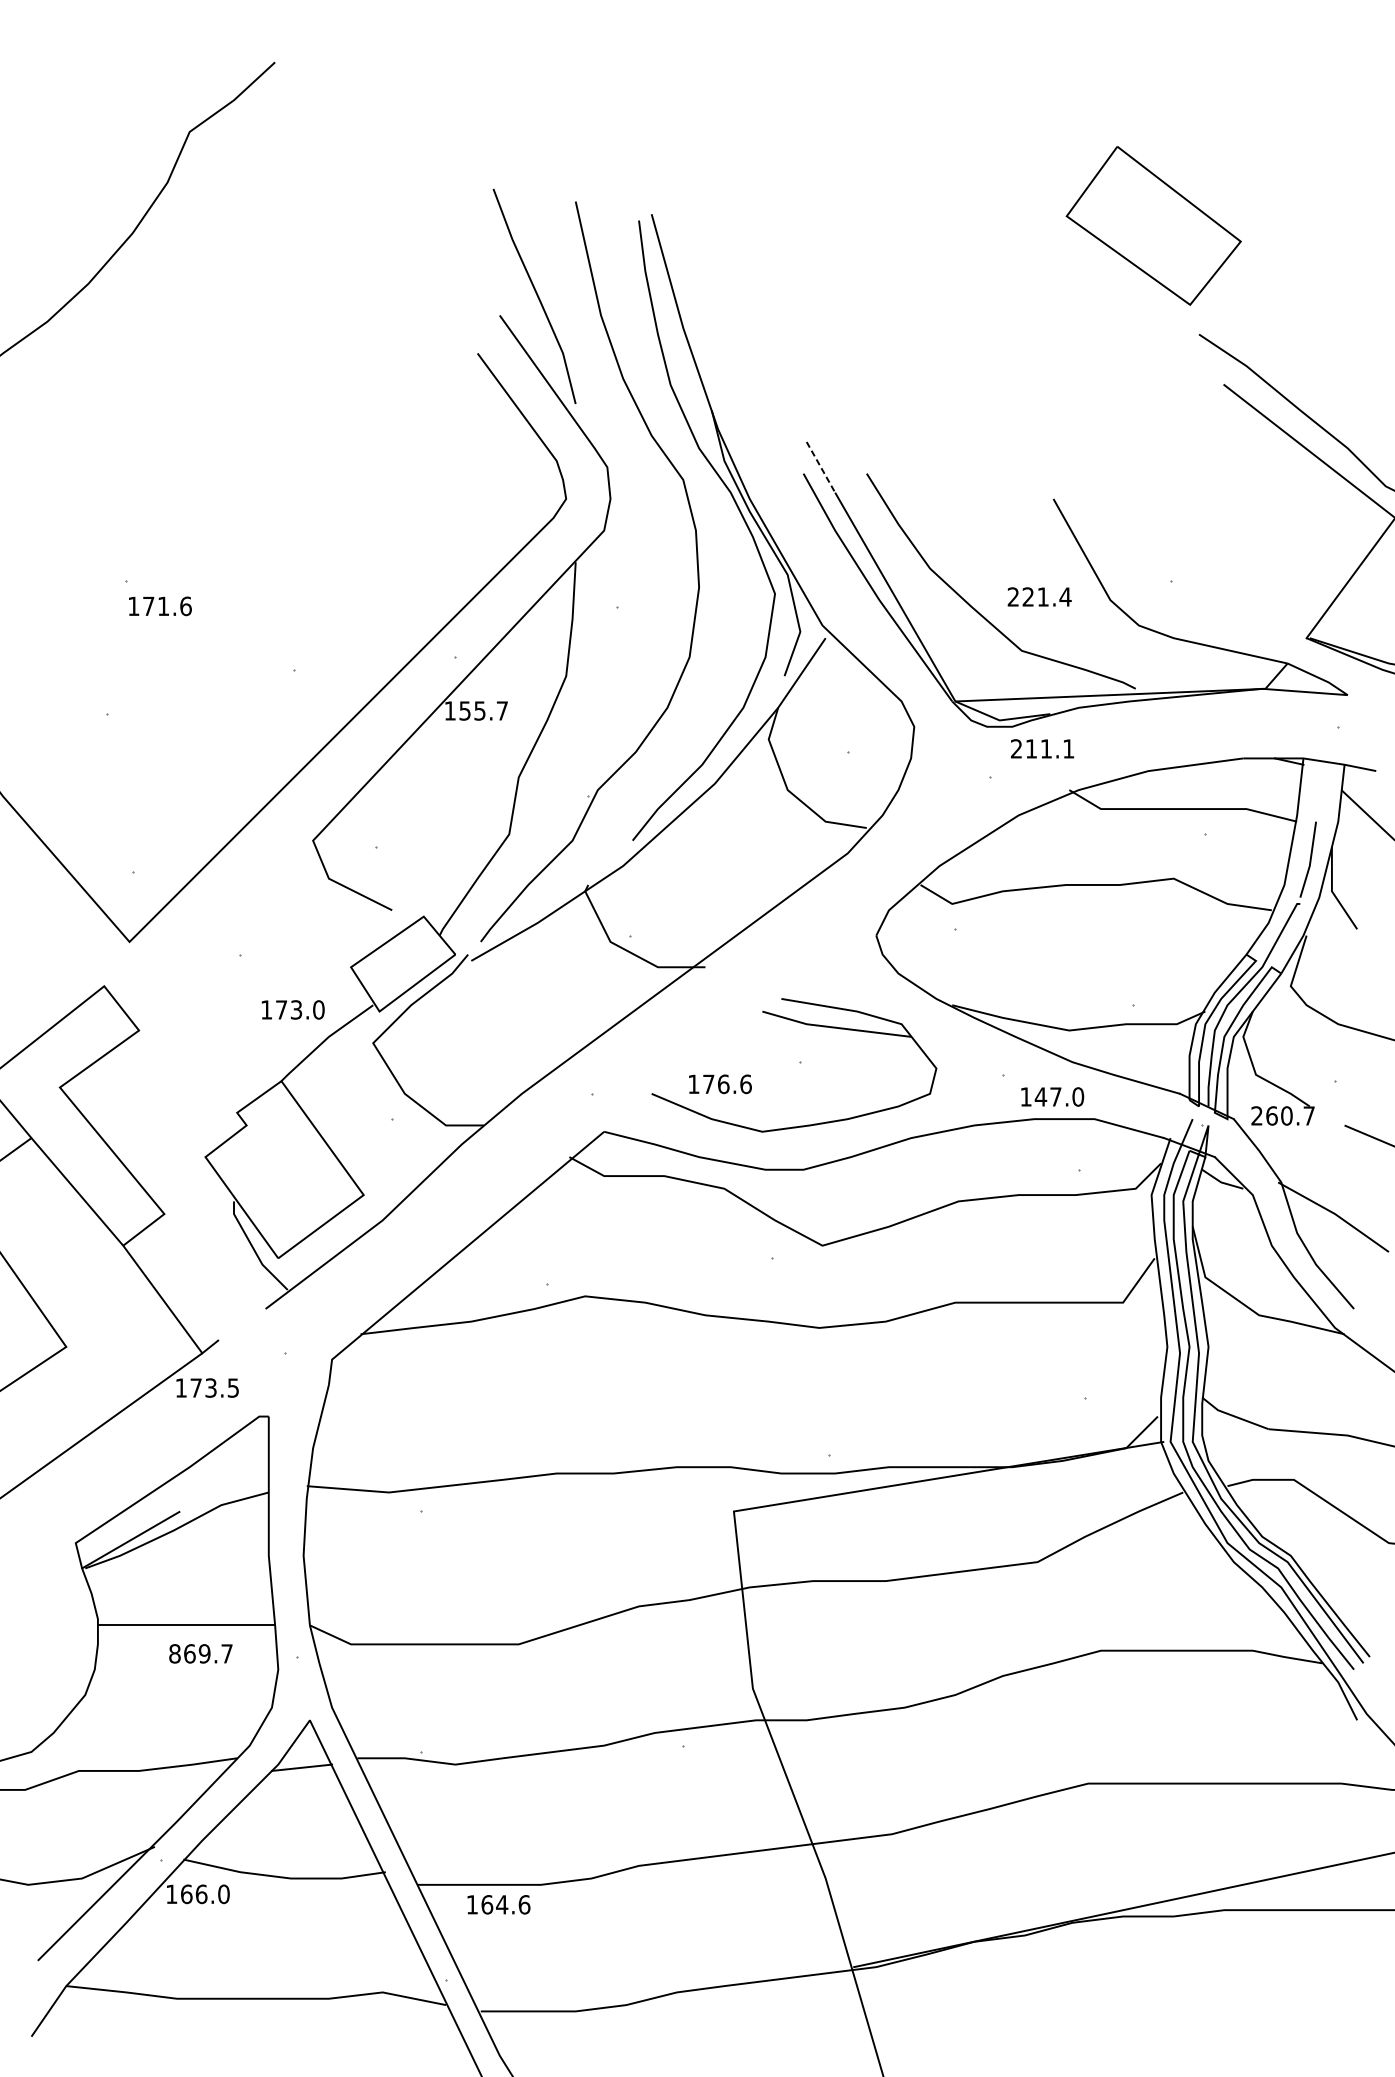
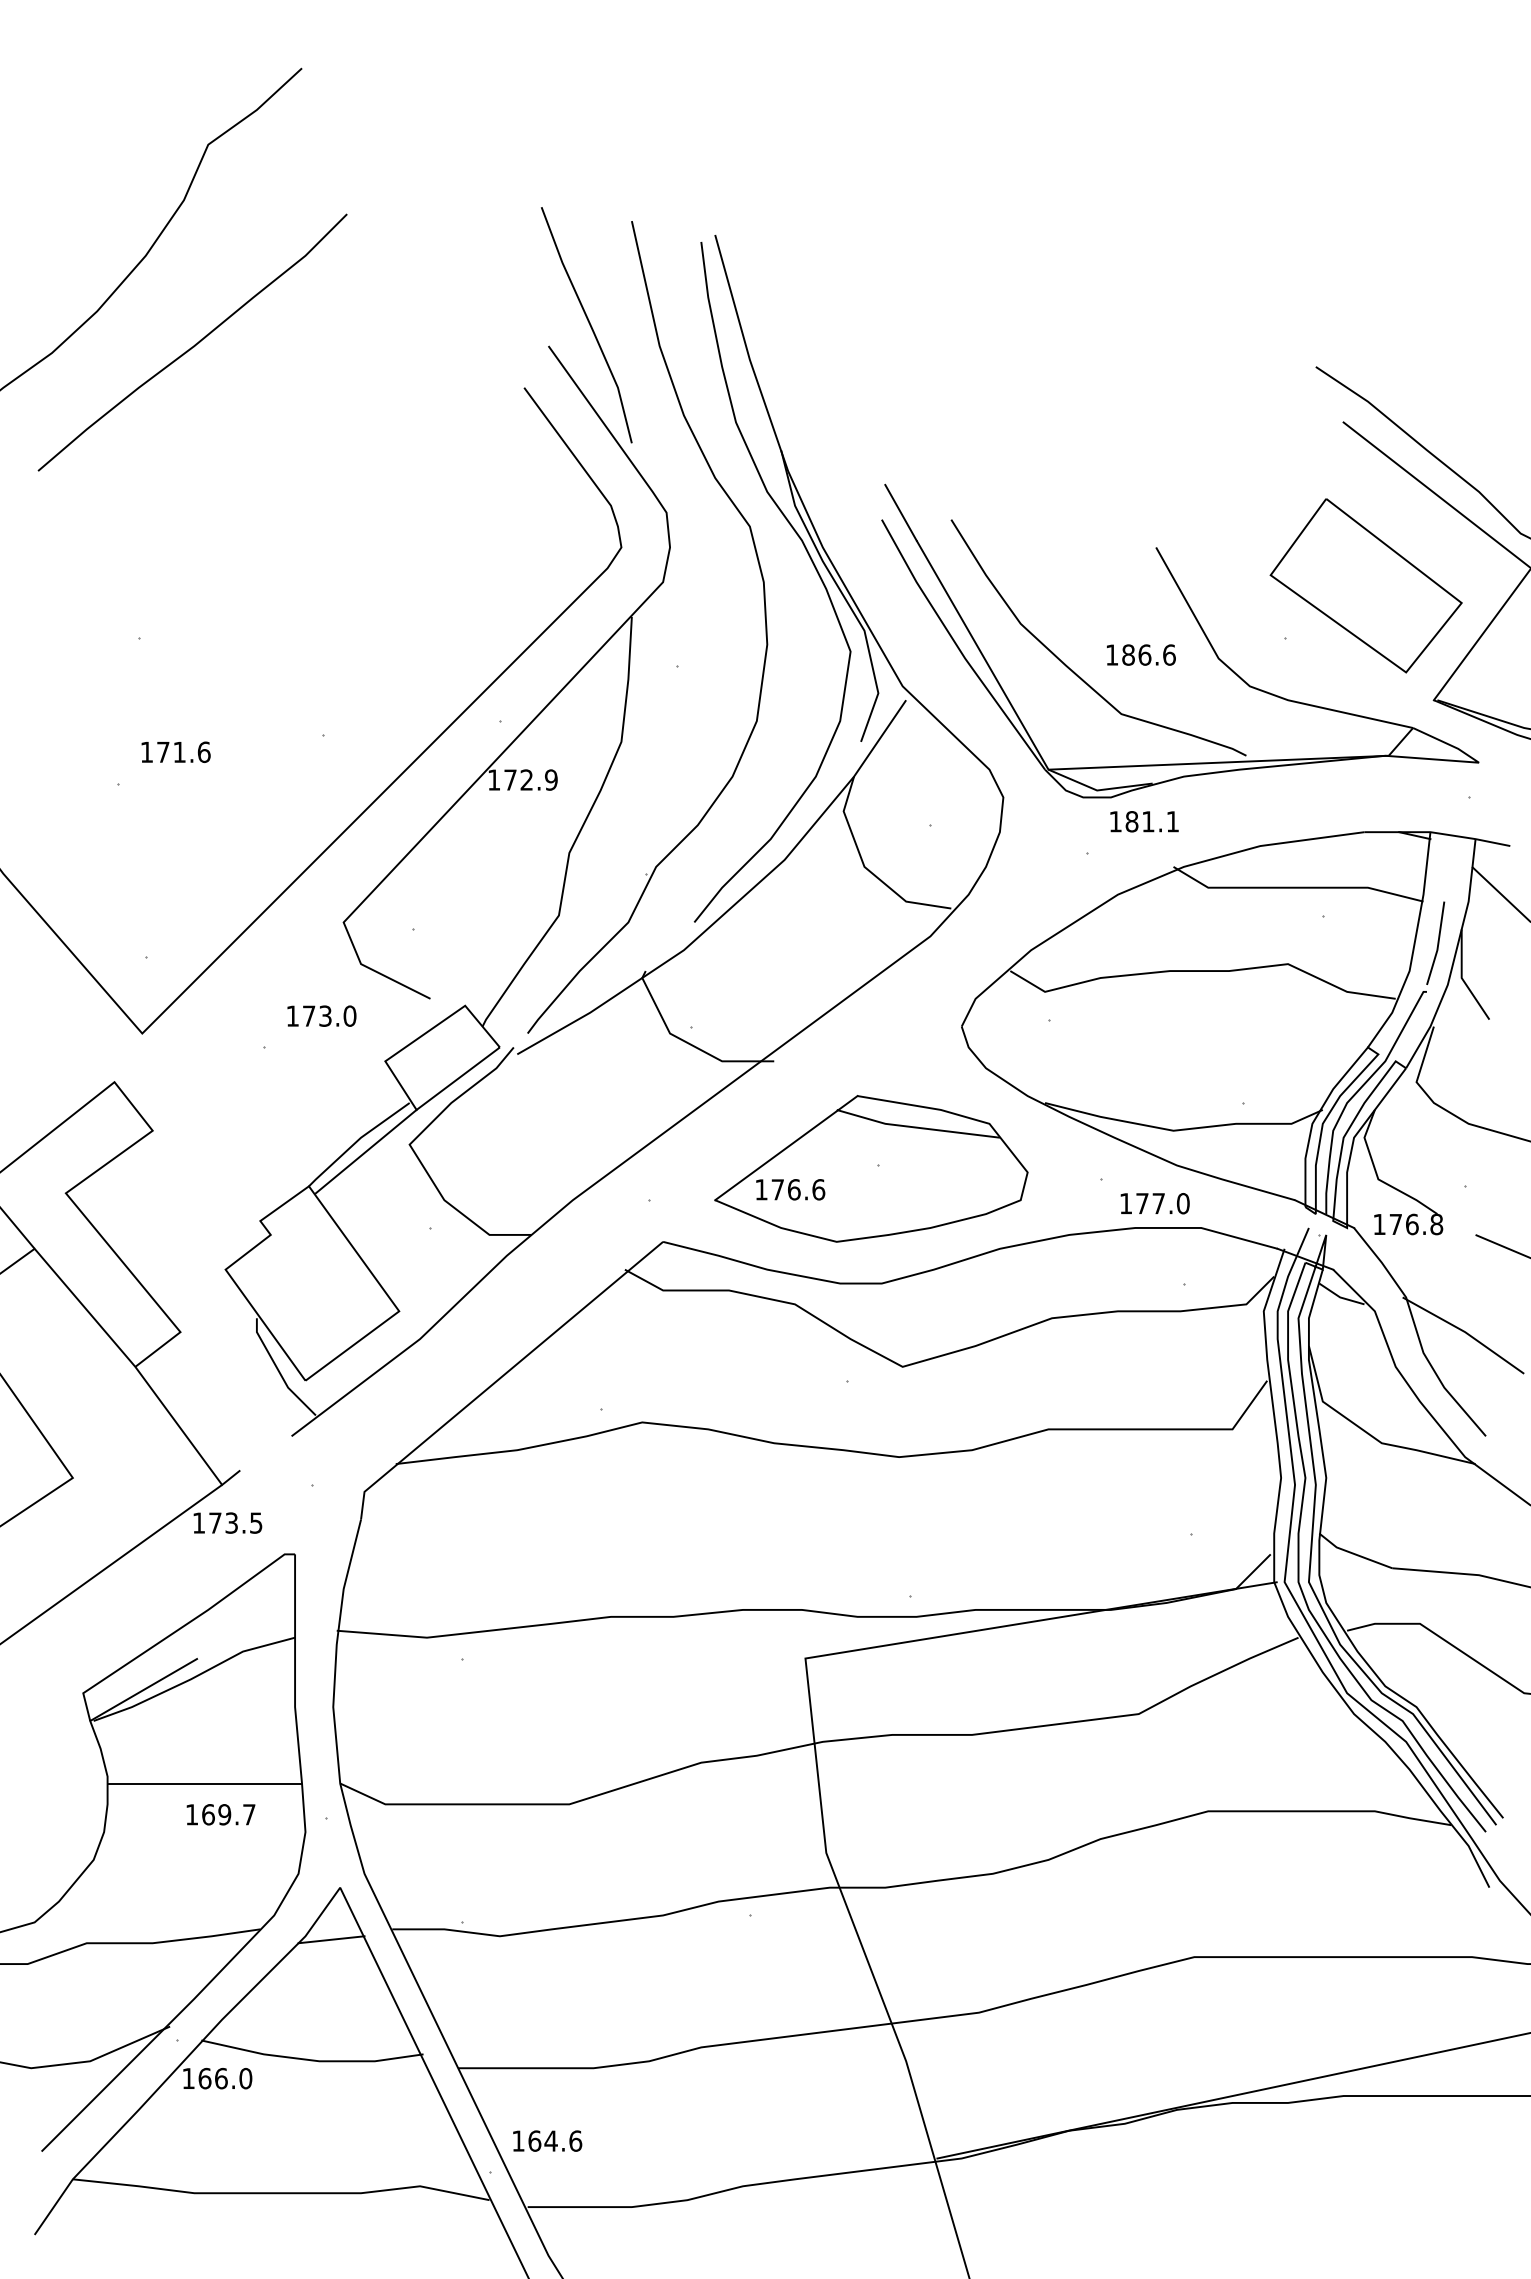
part: (1153, 225) -> (1365, 585), moved
curve: (177, 314) -> (194, 344), added
line: (820, 467) -> (900, 512), dashed -> solid
text: (1040, 596) -> (1141, 654), 221.4 -> 186.6
text: (159, 605) -> (175, 751), moved
text: (483, 710) -> (530, 779), 155.7 -> 172.9
text: (1023, 748) -> (1123, 821), 211.1 -> 181.1
text: (292, 1009) -> (321, 1015), moved
line: (716, 1046) -> (786, 1148), added
line: (332, 1049) -> (365, 1151), added
text: (1041, 1096) -> (1142, 1203), 147.0 -> 177.0
text: (1283, 1115) -> (1408, 1224), 260.7 -> 176.8
text: (174, 1653) -> (191, 1814), 869.7 -> 169.7
text: (498, 1904) -> (547, 2140), moved

